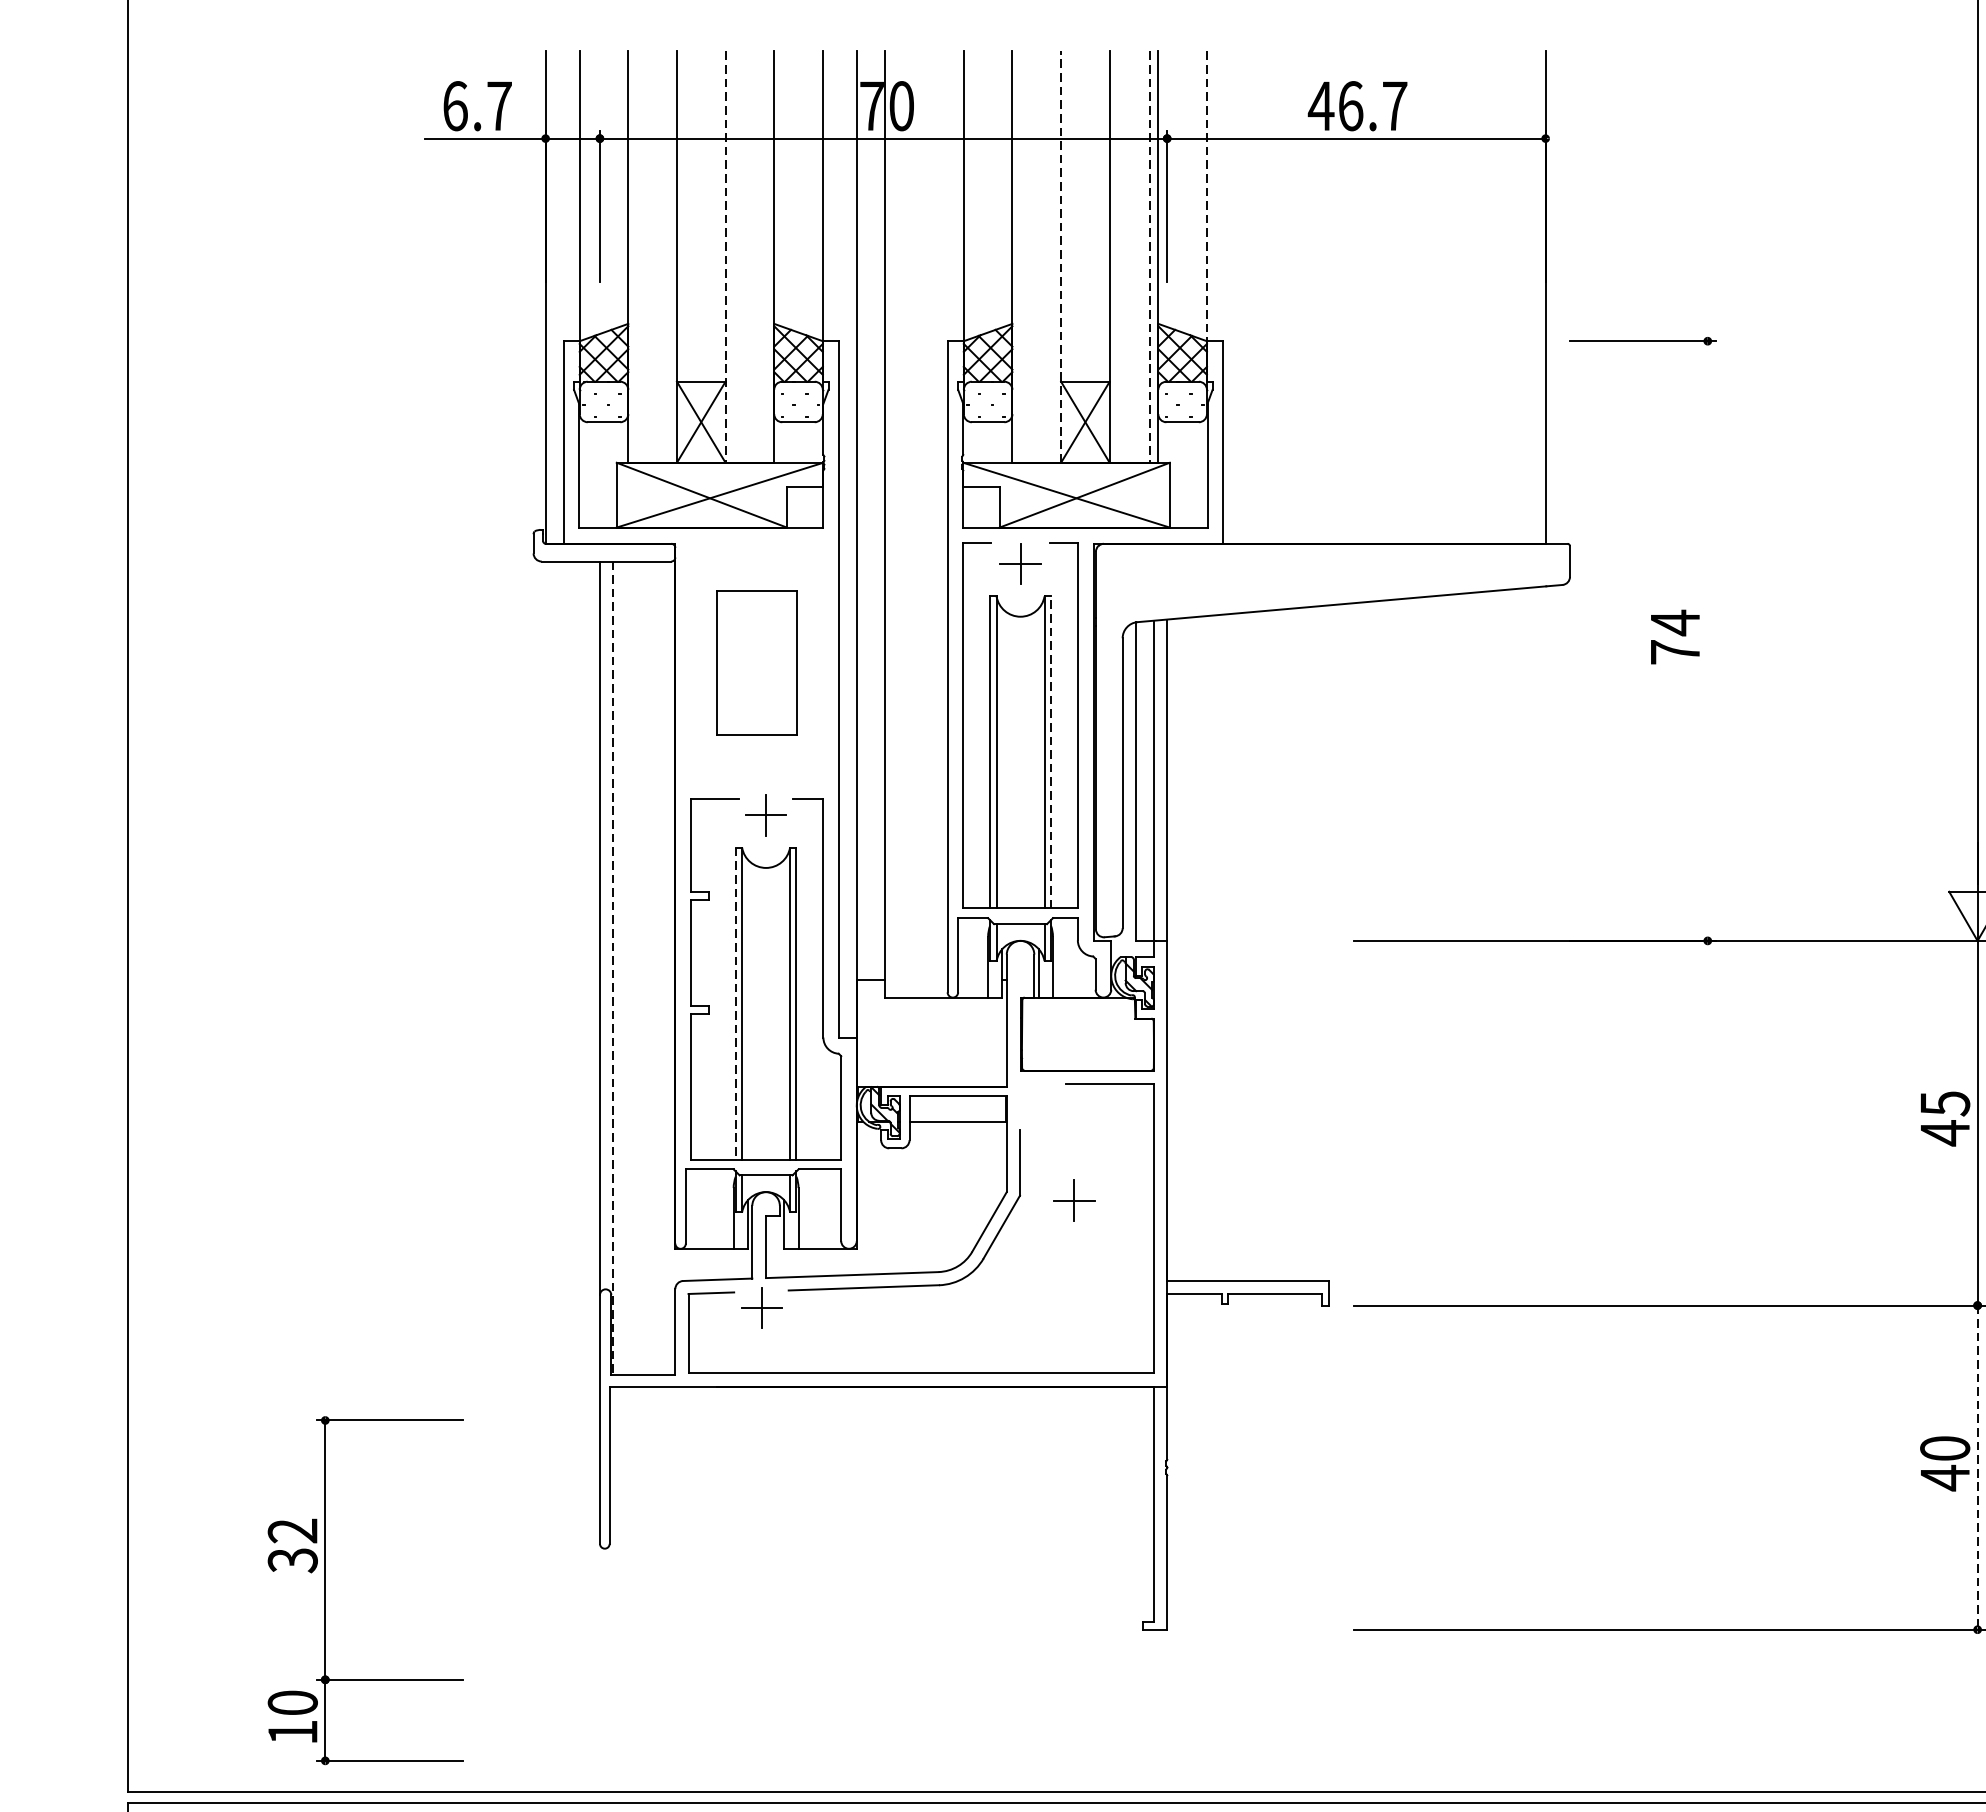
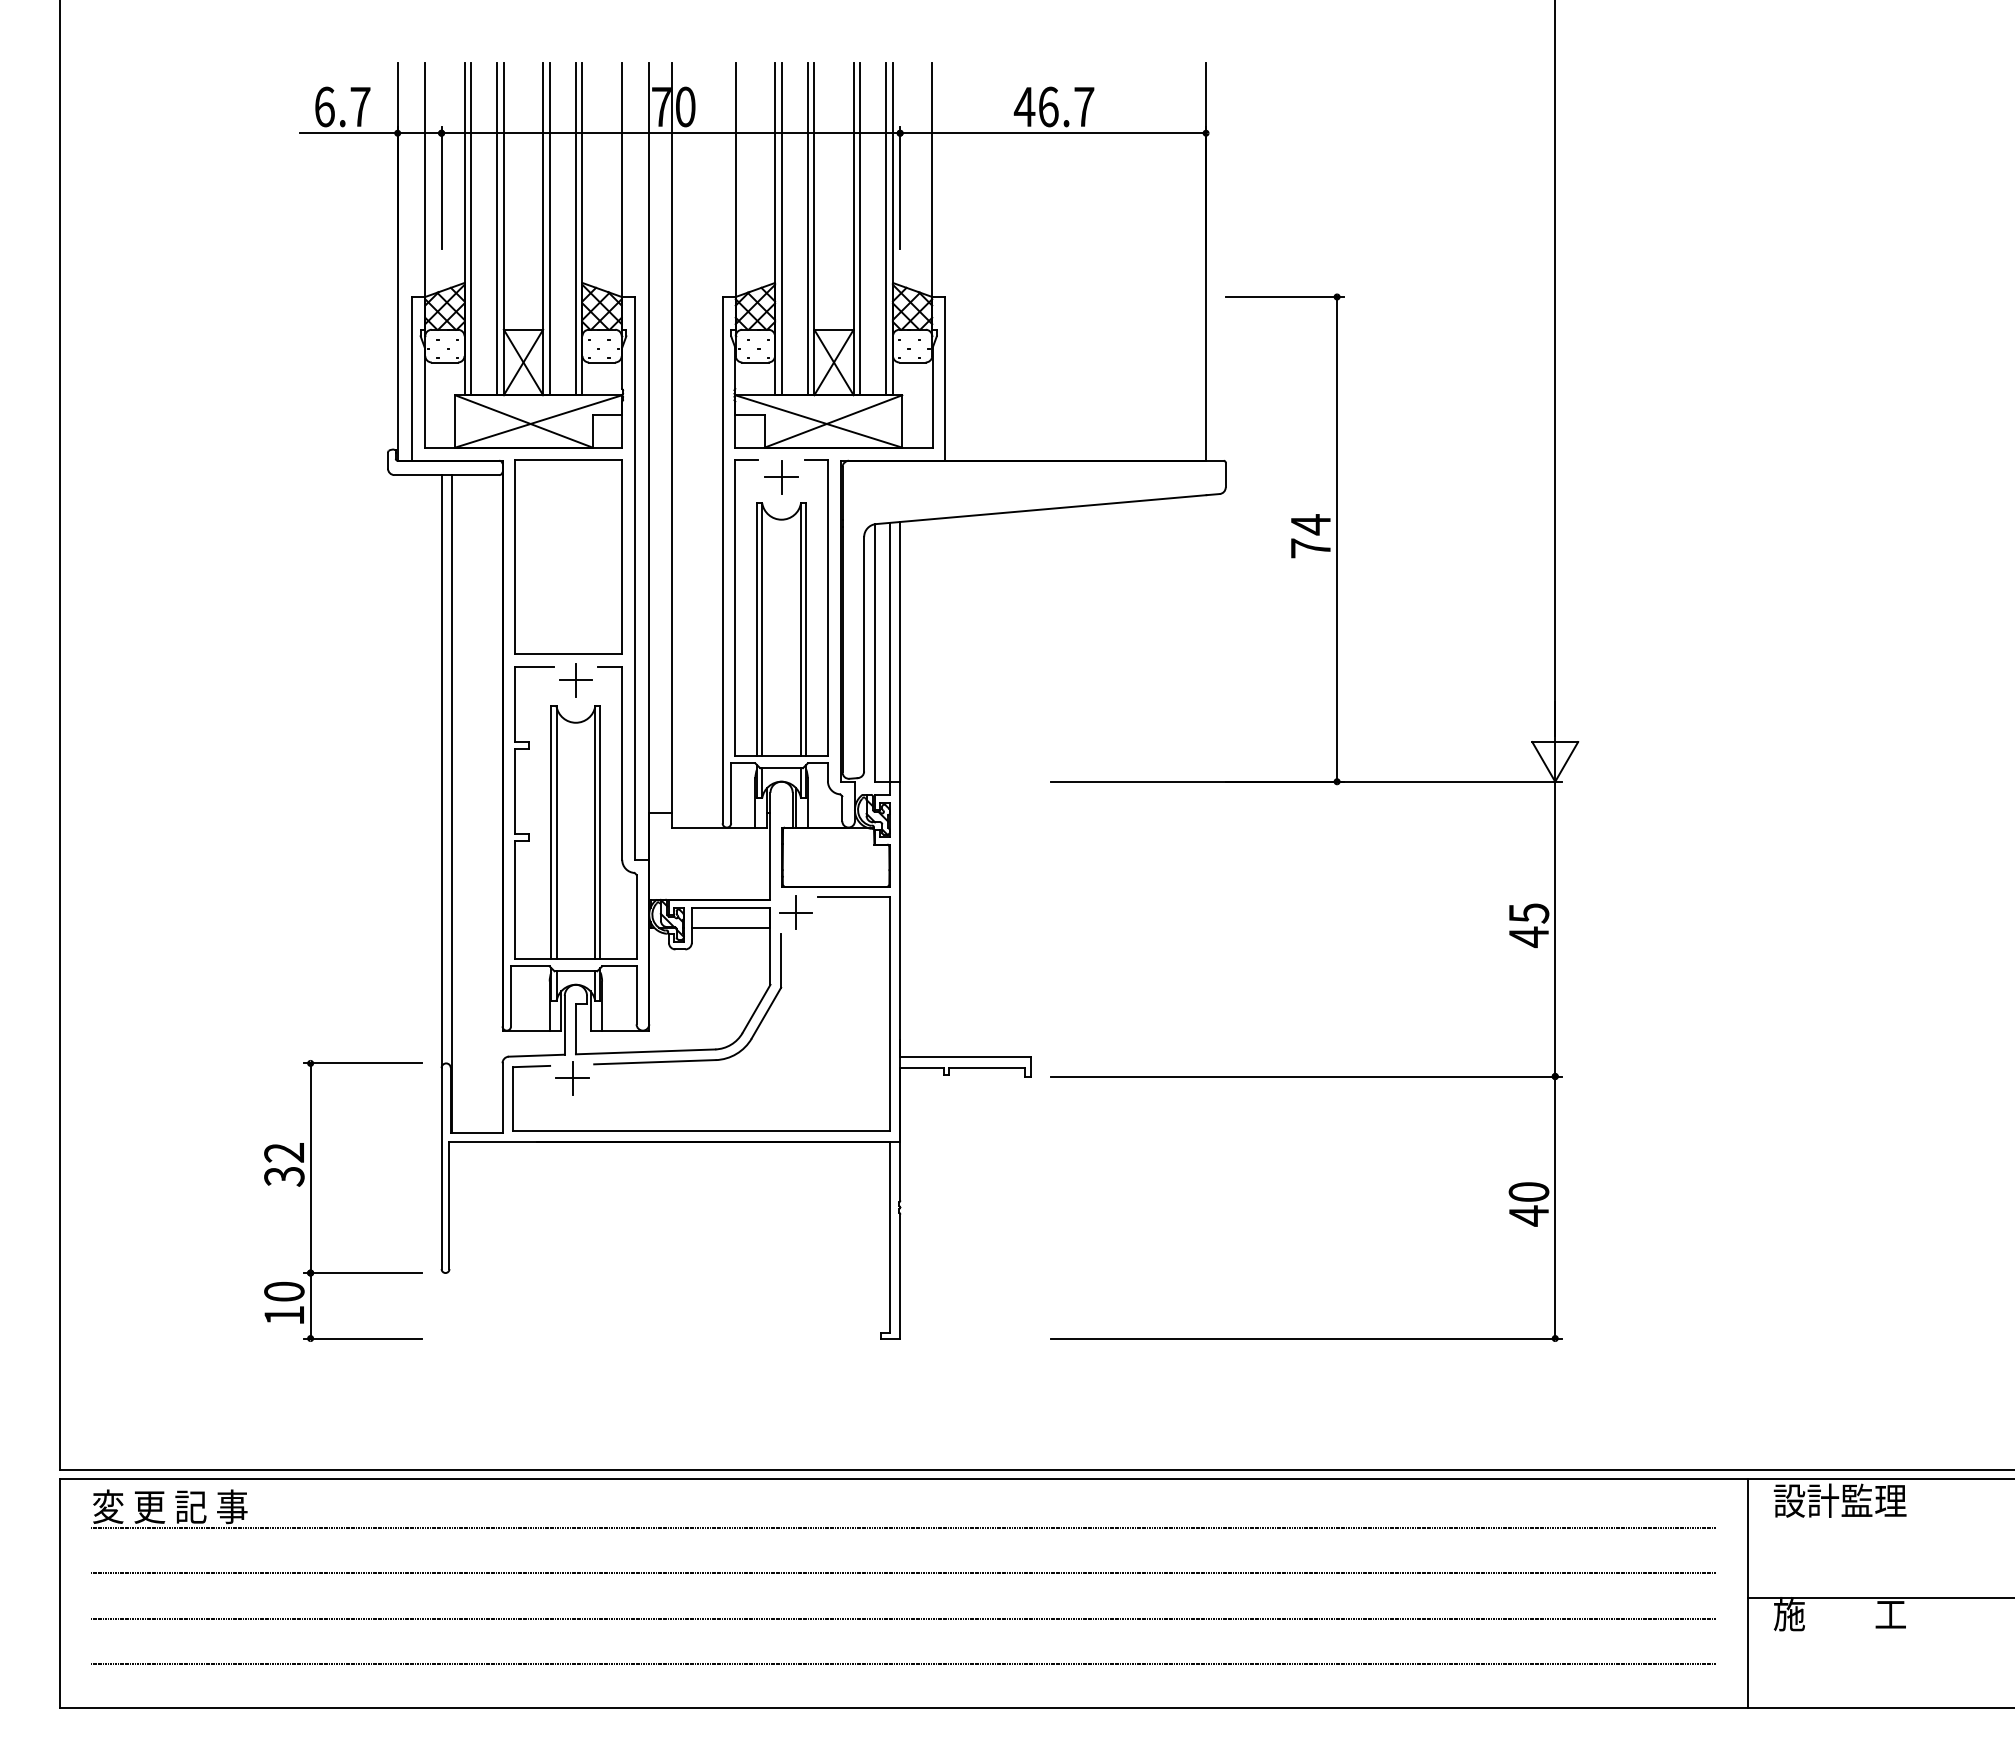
line: (1207, 198) -> (932, 181), dashed -> solid
line: (636, 256) -> (471, 228), added
line: (669, 256) -> (497, 228), added
line: (733, 256) -> (549, 228), added
line: (765, 256) -> (575, 228), added
line: (1020, 256) -> (781, 228), added
line: (1052, 256) -> (807, 228), added
line: (1061, 256) -> (814, 228), dashed -> solid
line: (1118, 256) -> (860, 228), added
line: (725, 257) -> (543, 229), dashed -> solid
line: (1150, 257) -> (886, 229), dashed -> solid
line: (1708, 641) -> (1337, 539), added
part: (756, 662) -> (568, 556), size x1.67
line: (1051, 751) -> (806, 628), dashed -> solid
line: (613, 967) -> (452, 803), dashed -> solid
line: (735, 1004) -> (551, 833), dashed -> solid
part: (1073, 1200) -> (795, 912), moved
line: (1977, 1468) -> (1555, 1208), dashed -> solid
part: (326, 1590) -> (311, 1200), moved

